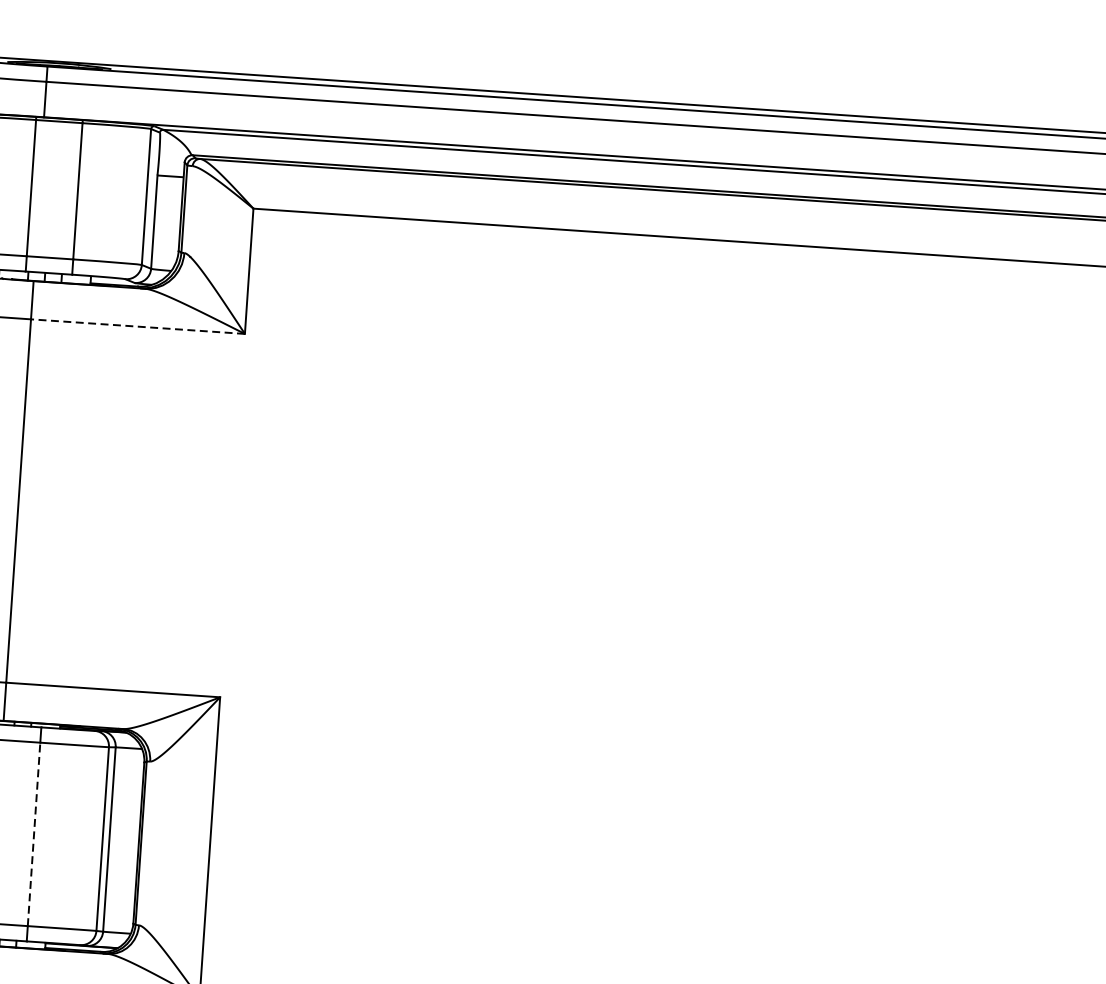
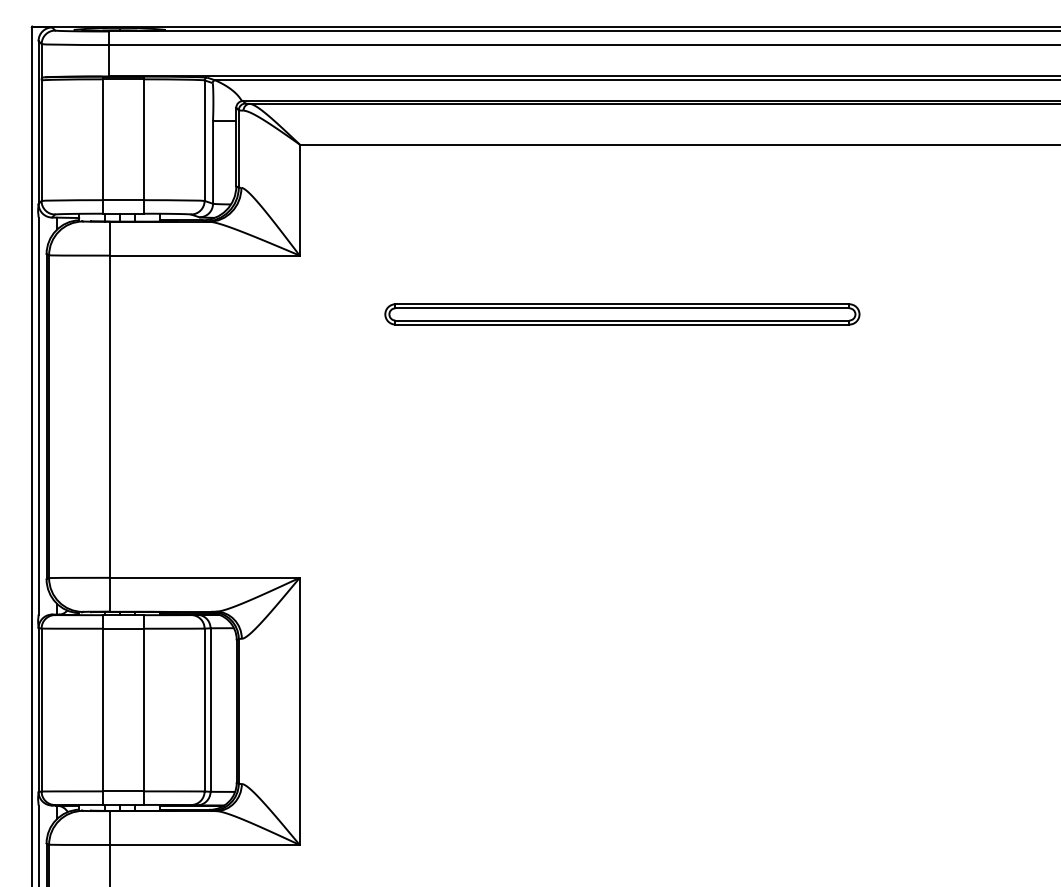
line: (137, 326) -> (204, 255), dashed -> solid
part: (604, 425) -> (622, 314), added
line: (33, 833) -> (143, 709), dashed -> solid

